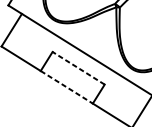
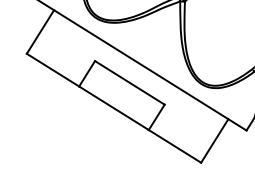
line: (78, 68) -> (129, 82), dashed -> solid
line: (67, 87) -> (114, 108), dashed -> solid

